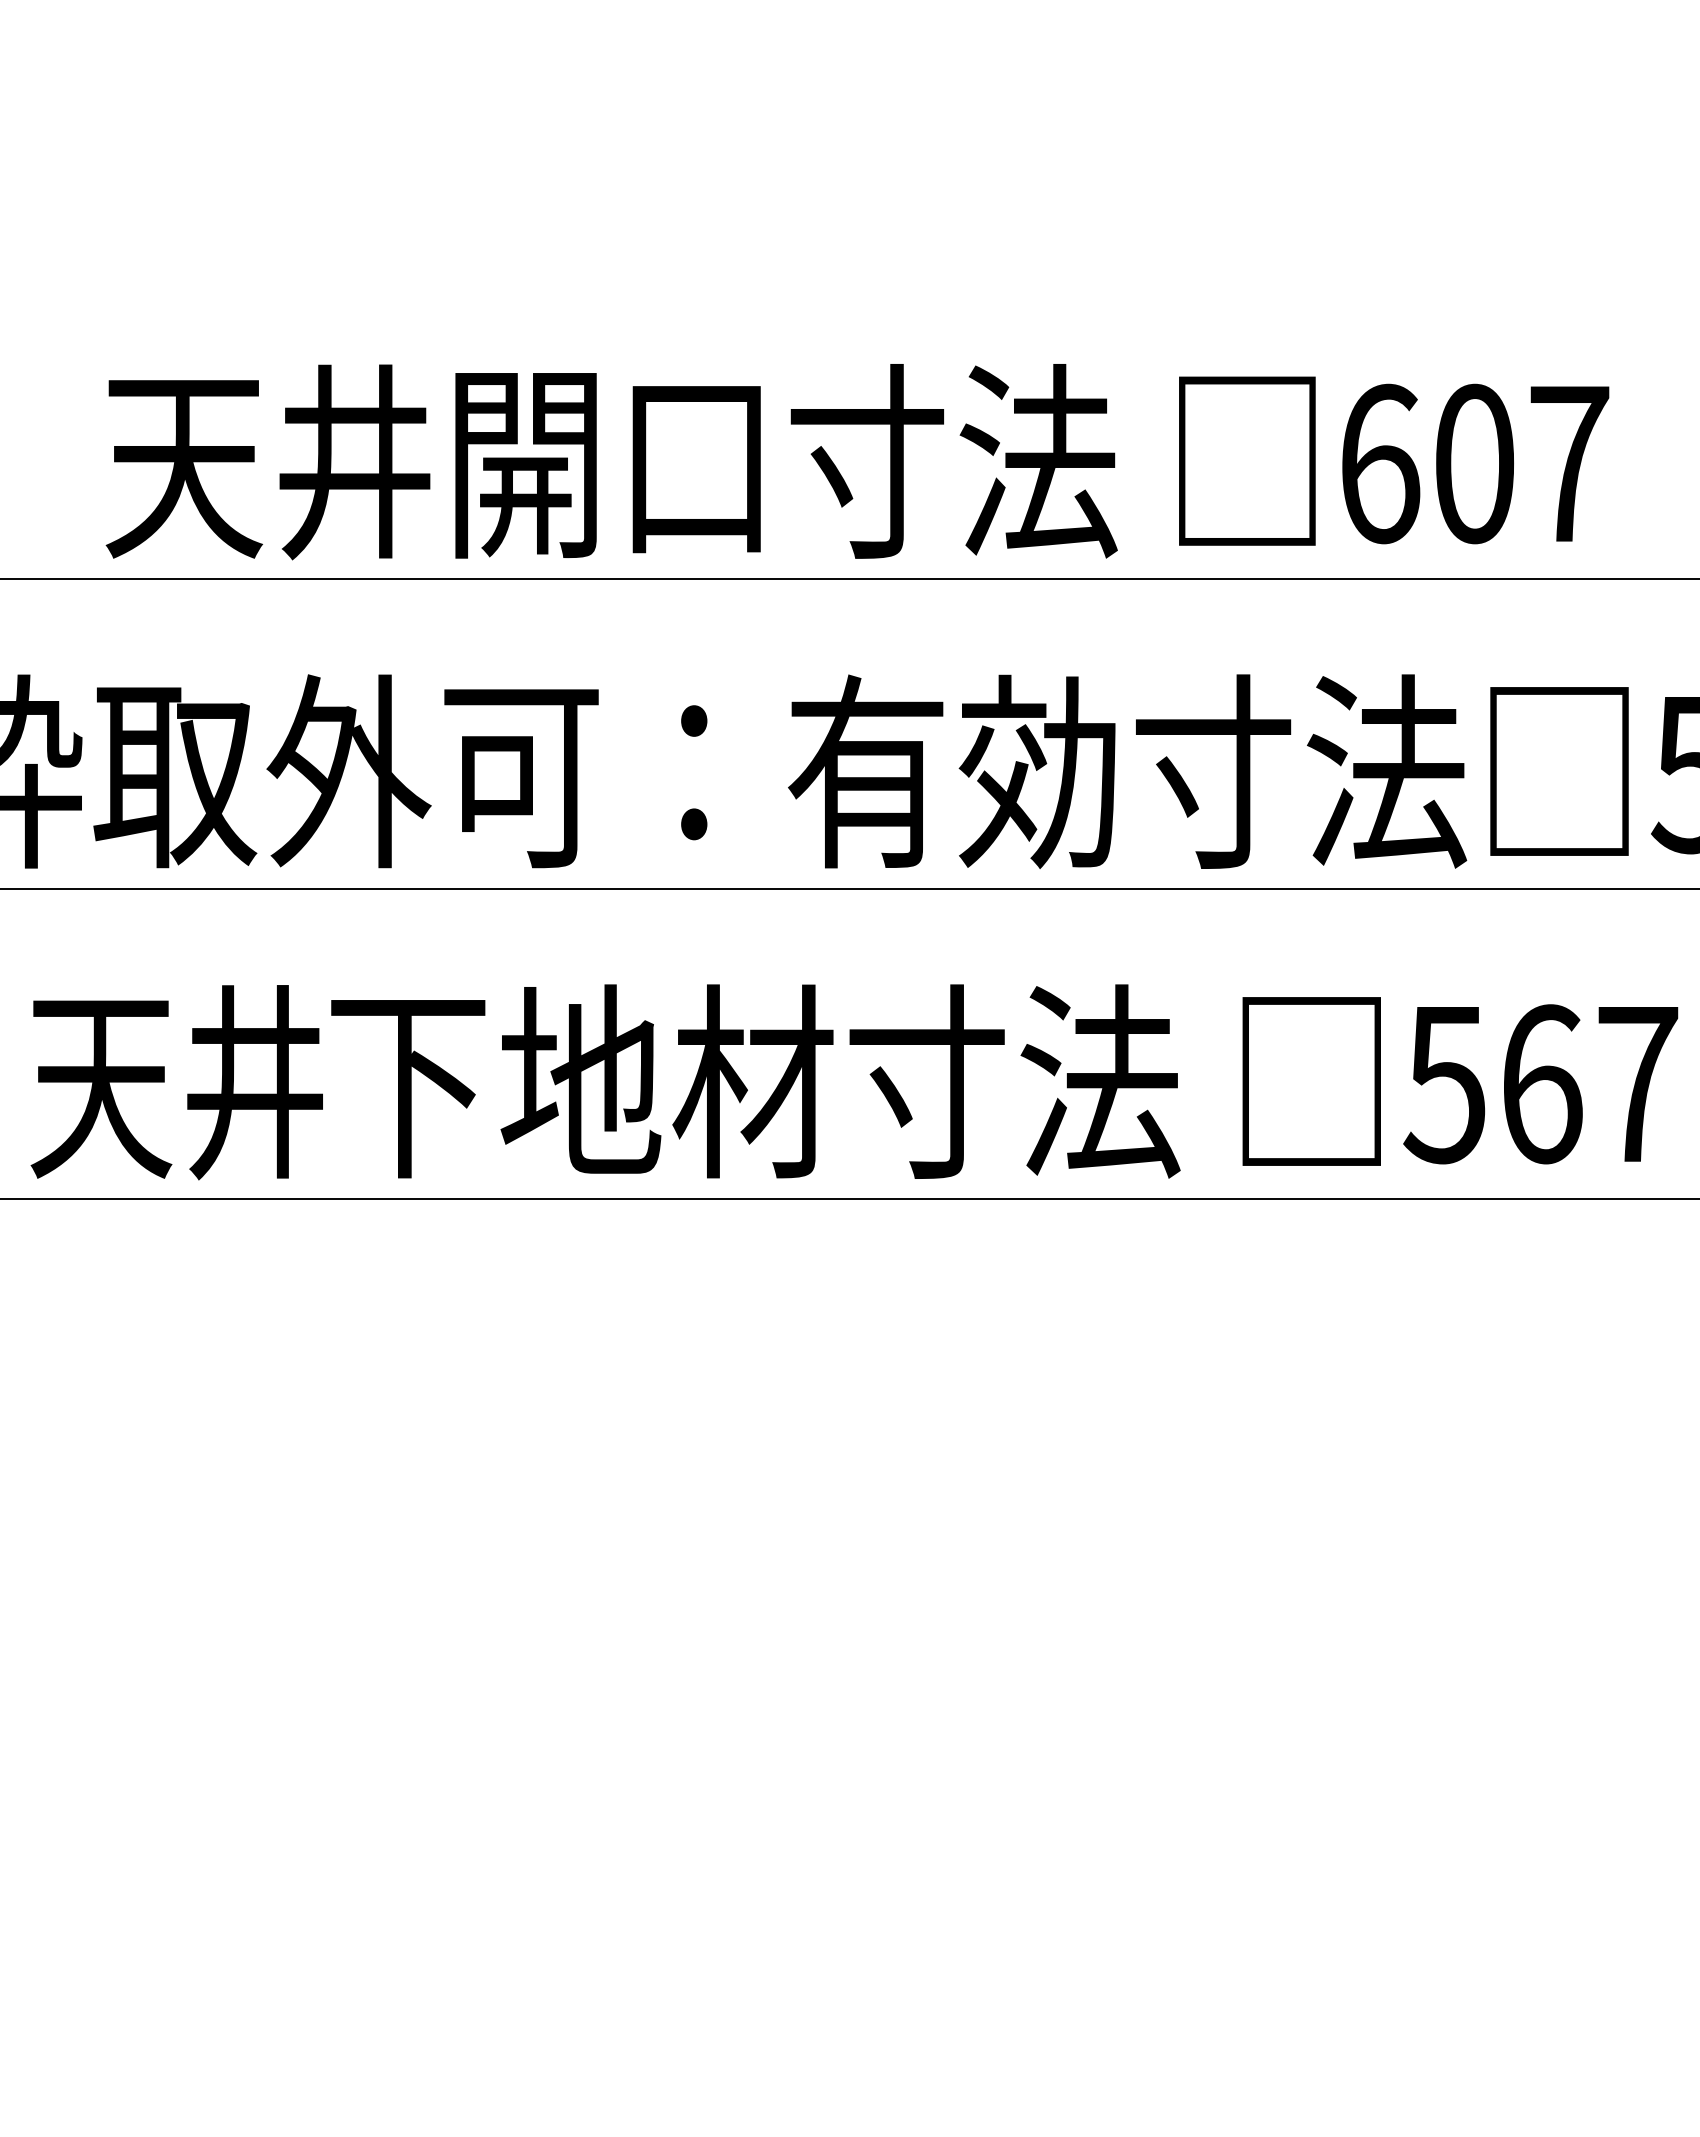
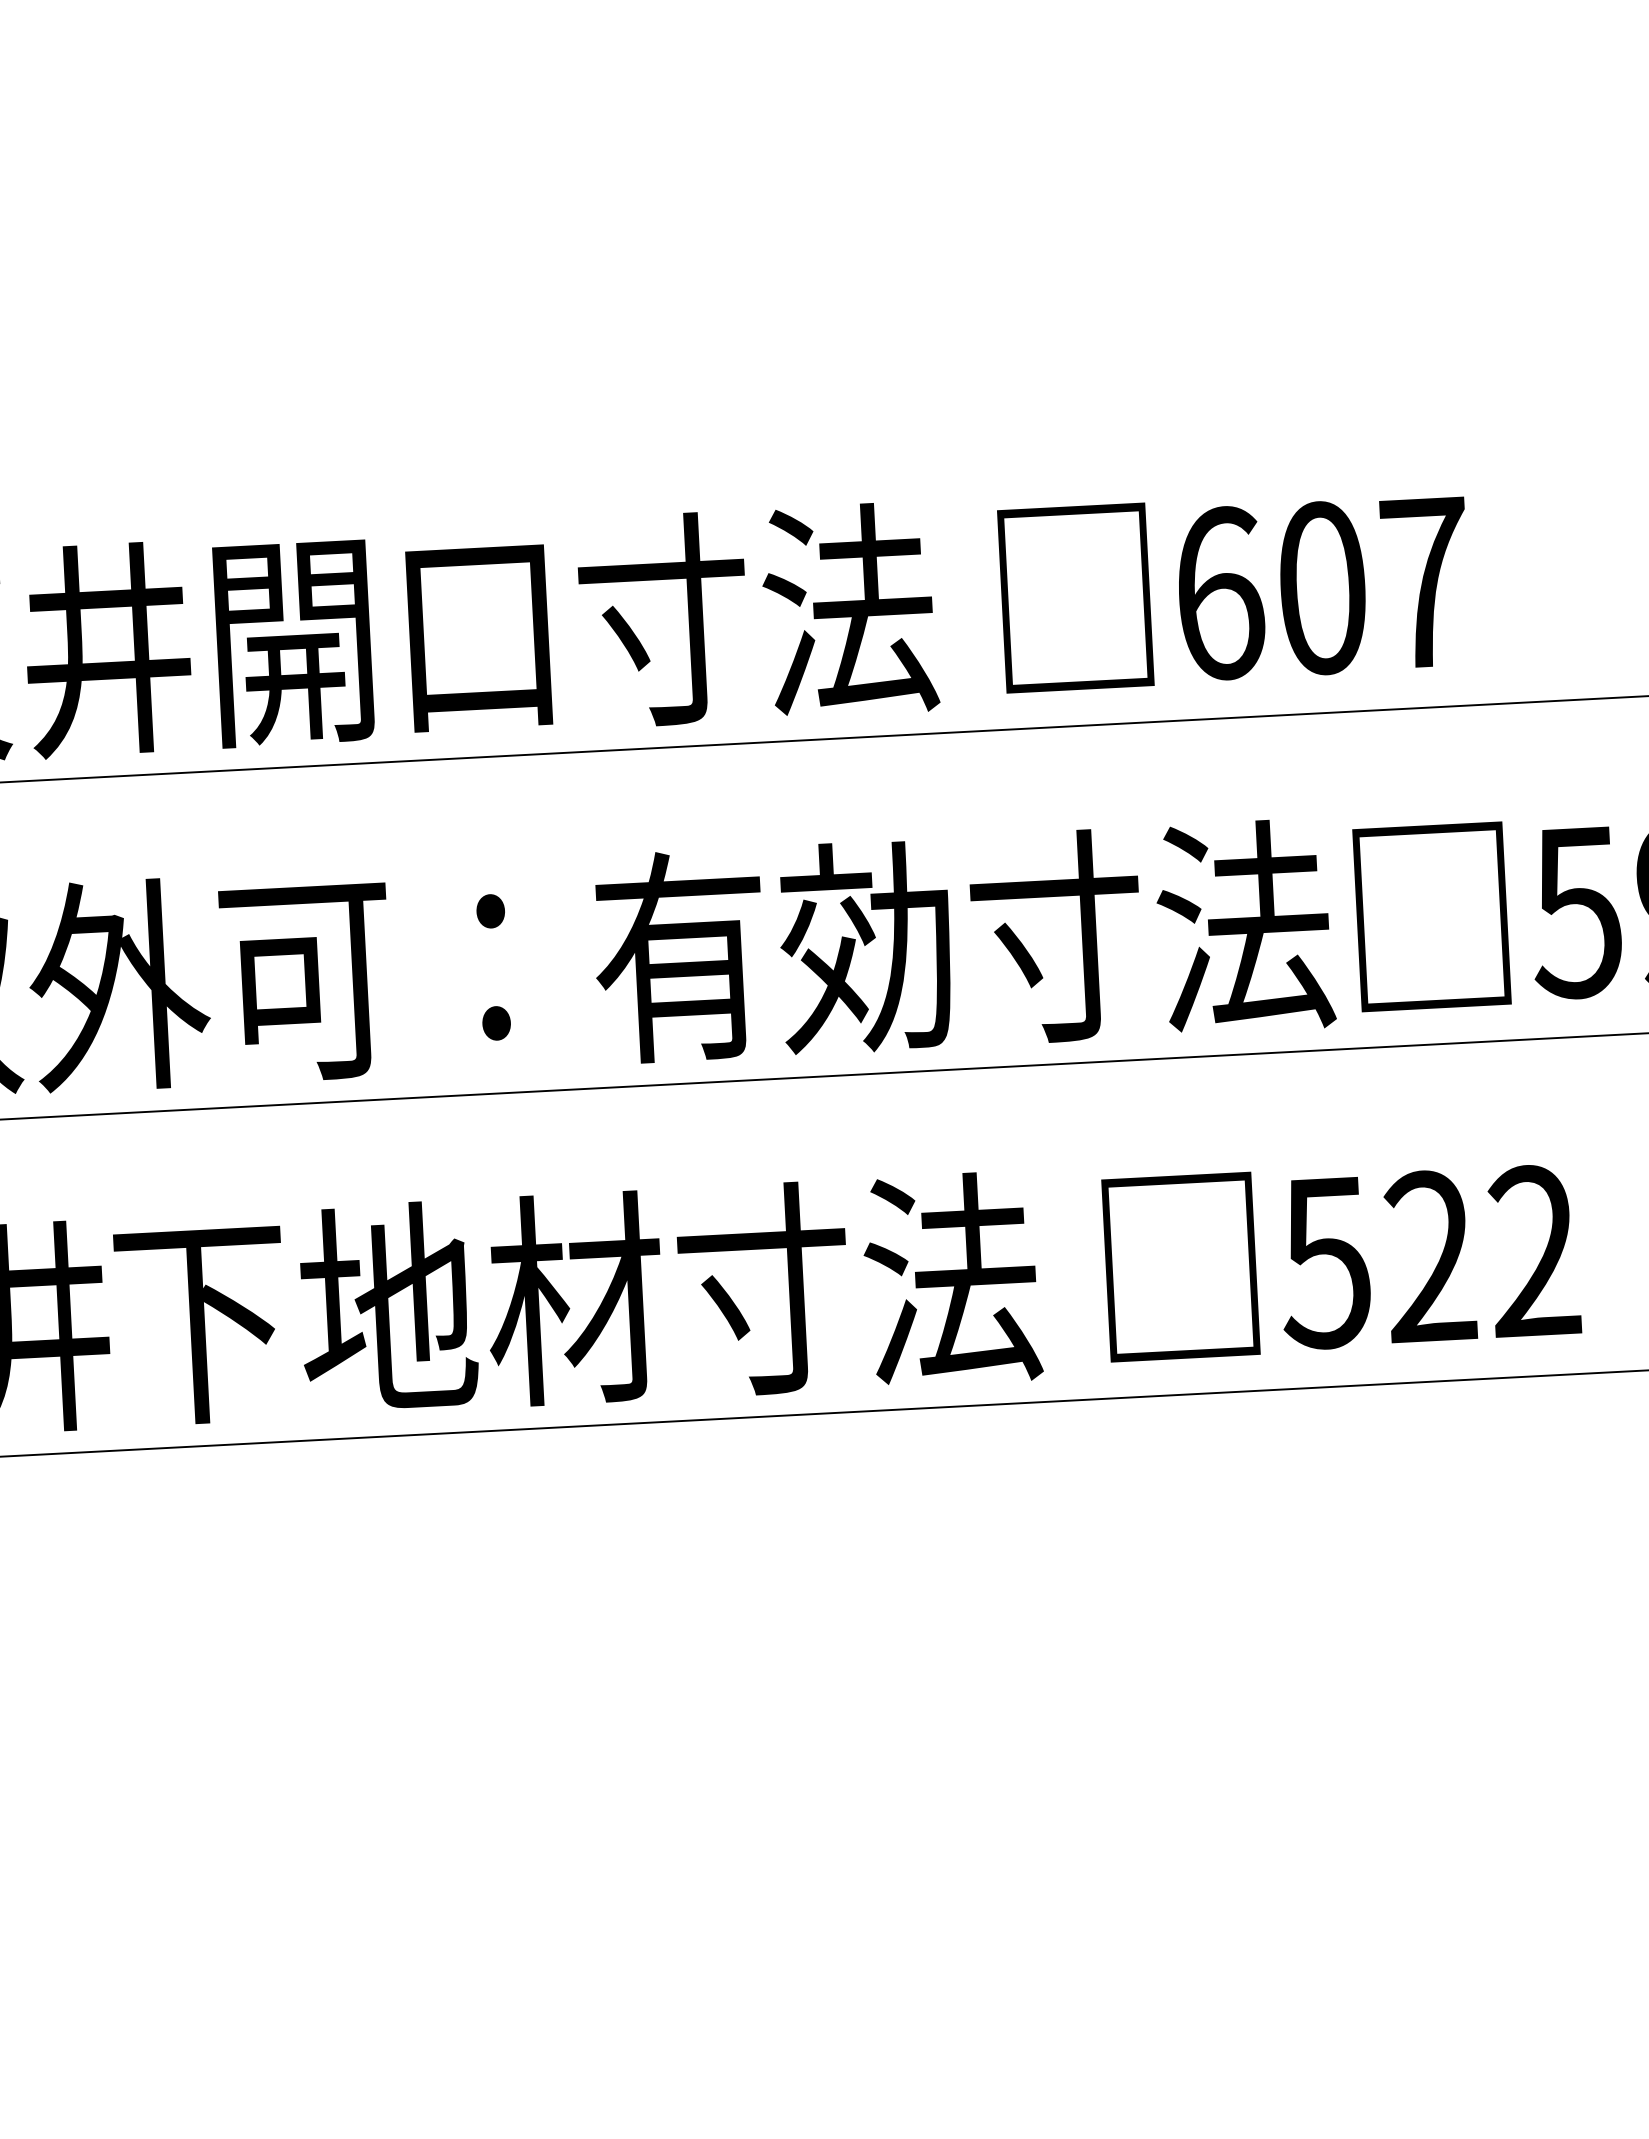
text: (1589, 1084) -> (1482, 1254), 567 -> 522

